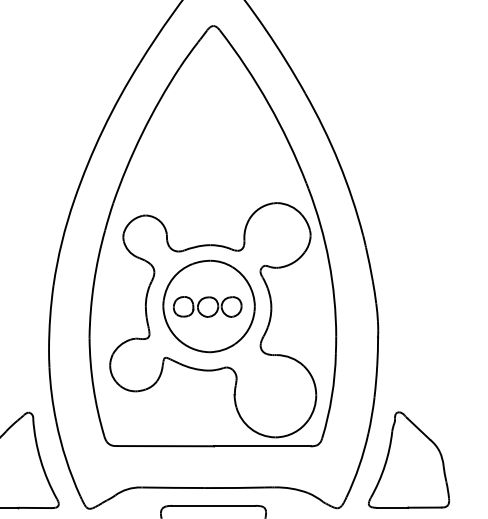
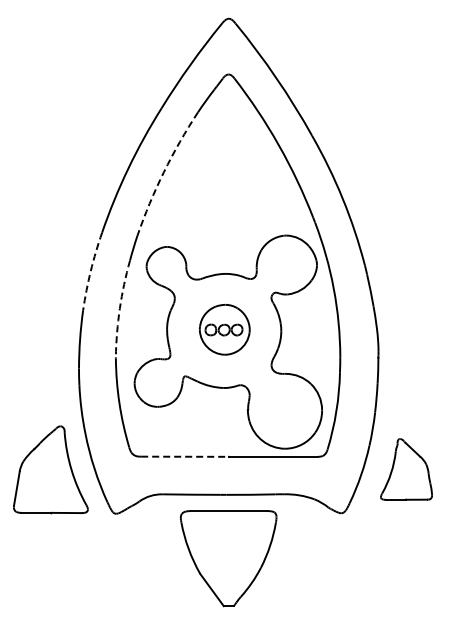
arc: (141, 133) -> (163, 172), solid -> dashed
arc: (61, 242) -> (90, 271), solid -> dashed
arc: (93, 283) -> (119, 308), solid -> dashed
part: (208, 306) -> (224, 329), size x0.6
line: (166, 445) -> (185, 456), solid -> dashed
part: (408, 460) -> (406, 469), size x0.7

